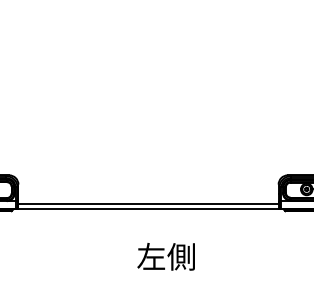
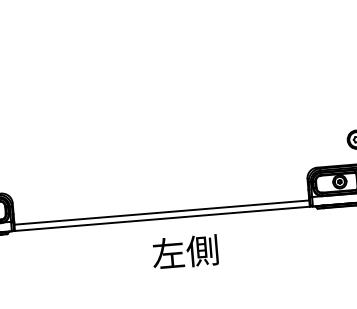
text: (165, 256) -> (184, 251), moved

